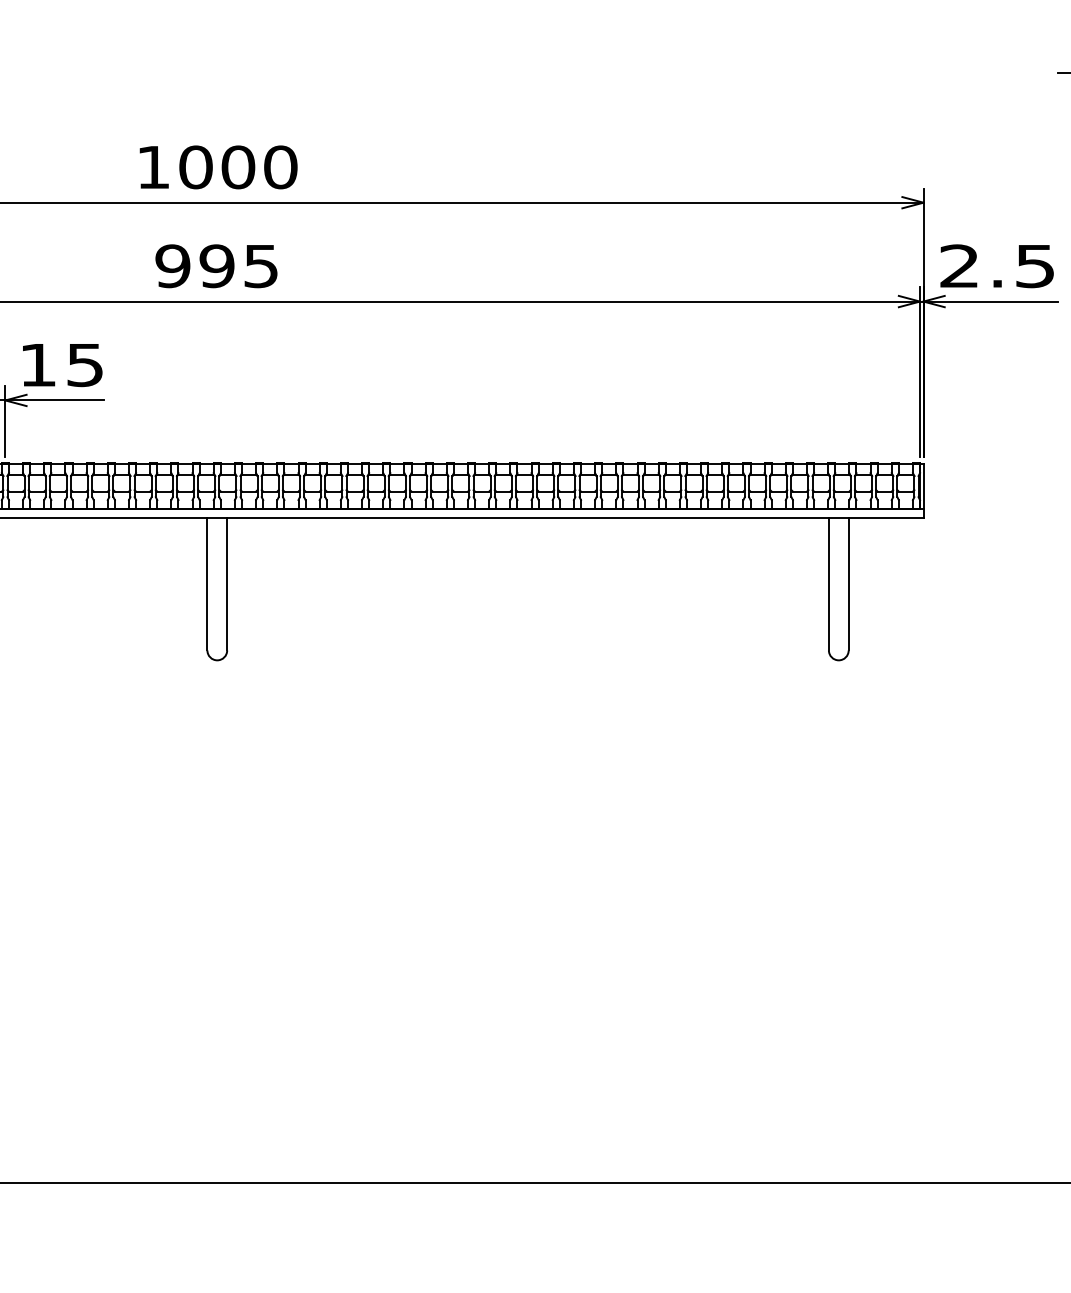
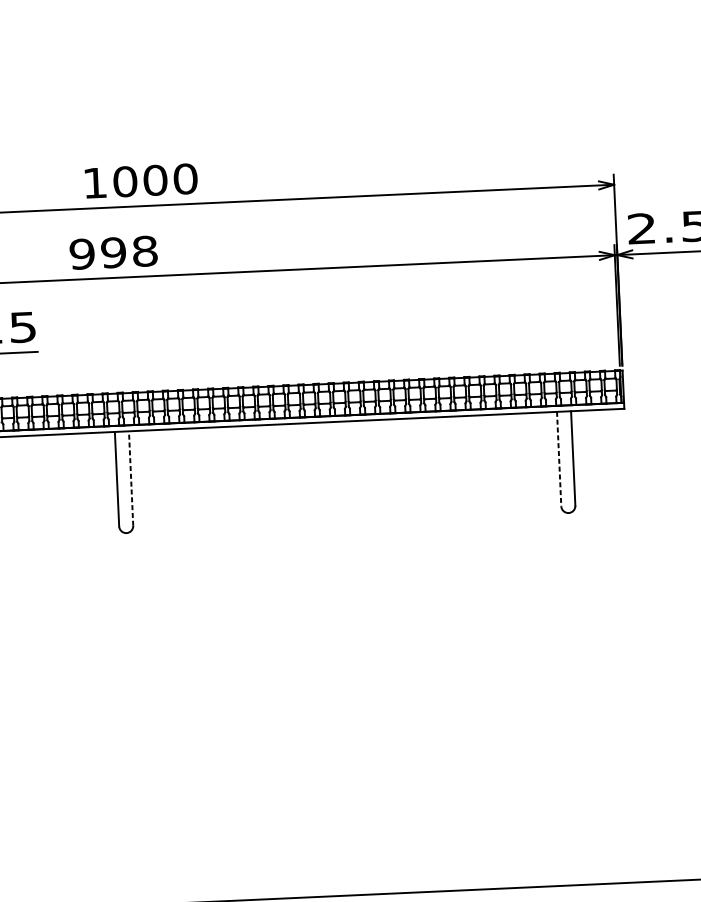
text: (218, 167) -> (141, 181), moved
text: (261, 266) -> (145, 251), 995 -> 998
line: (227, 583) -> (131, 478), solid -> dashed
line: (828, 584) -> (558, 459), solid -> dashed

